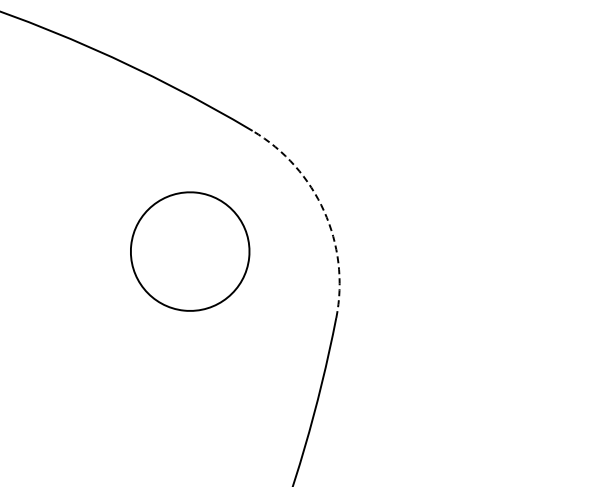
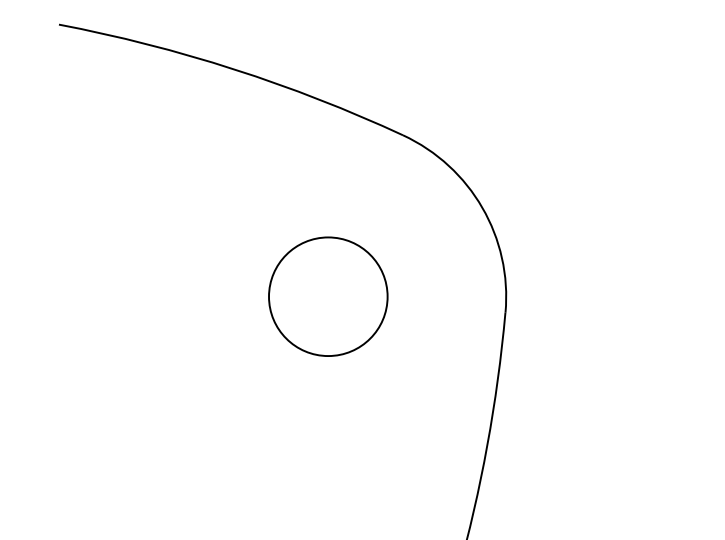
arc: (324, 210) -> (482, 207), dashed -> solid
circle: (190, 251) -> (328, 296), moved

